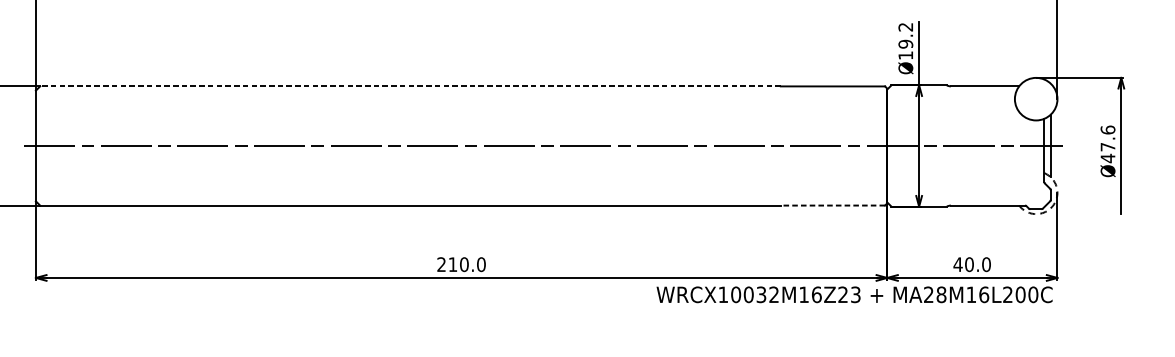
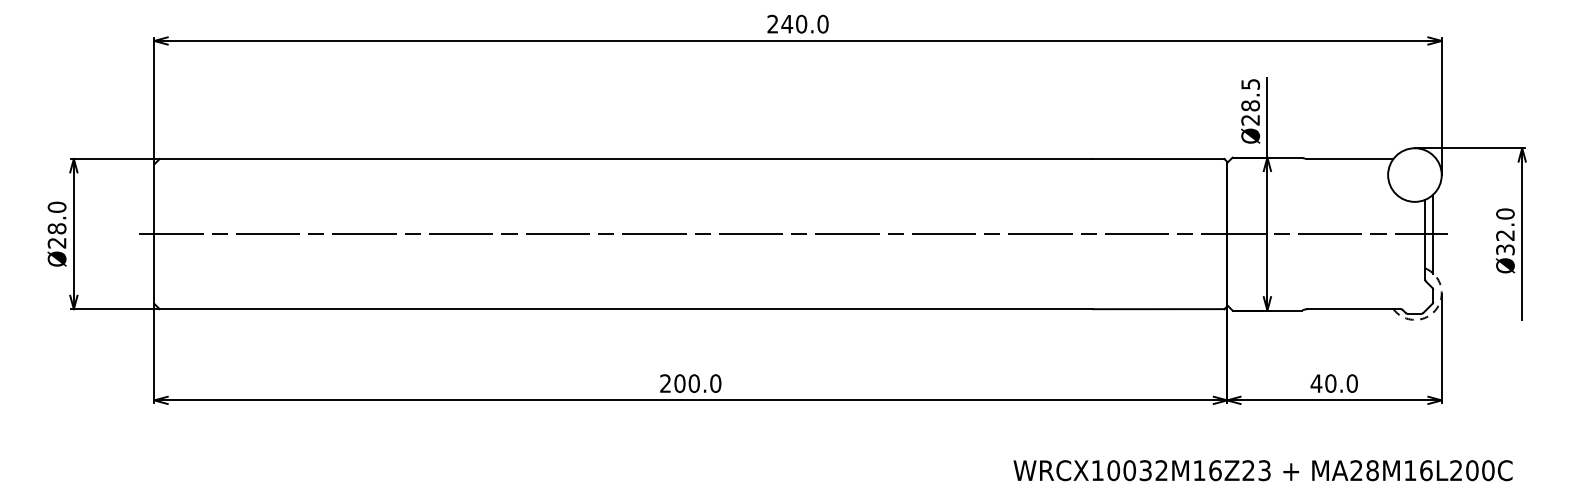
text: (905, 41) -> (1250, 102), Ø19.2 -> Ø28.5
line: (410, 86) -> (626, 159), dashed -> solid
text: (1108, 143) -> (1505, 231), Ø47.6 -> Ø32.0
line: (832, 205) -> (1158, 309), dashed -> solid
text: (452, 264) -> (679, 383), 210.0 -> 200.0
text: (854, 294) -> (1262, 470), moved

